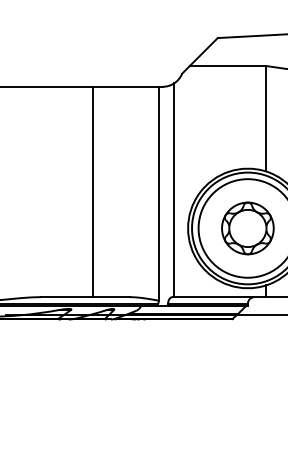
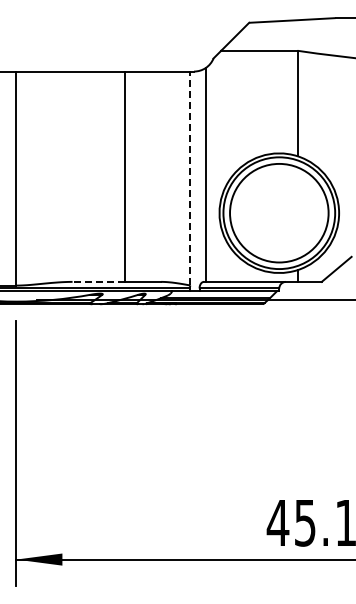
line: (159, 193) -> (190, 178), solid -> dashed
part: (247, 227) -> (278, 212), removed
line: (67, 296) -> (98, 281), solid -> dashed

